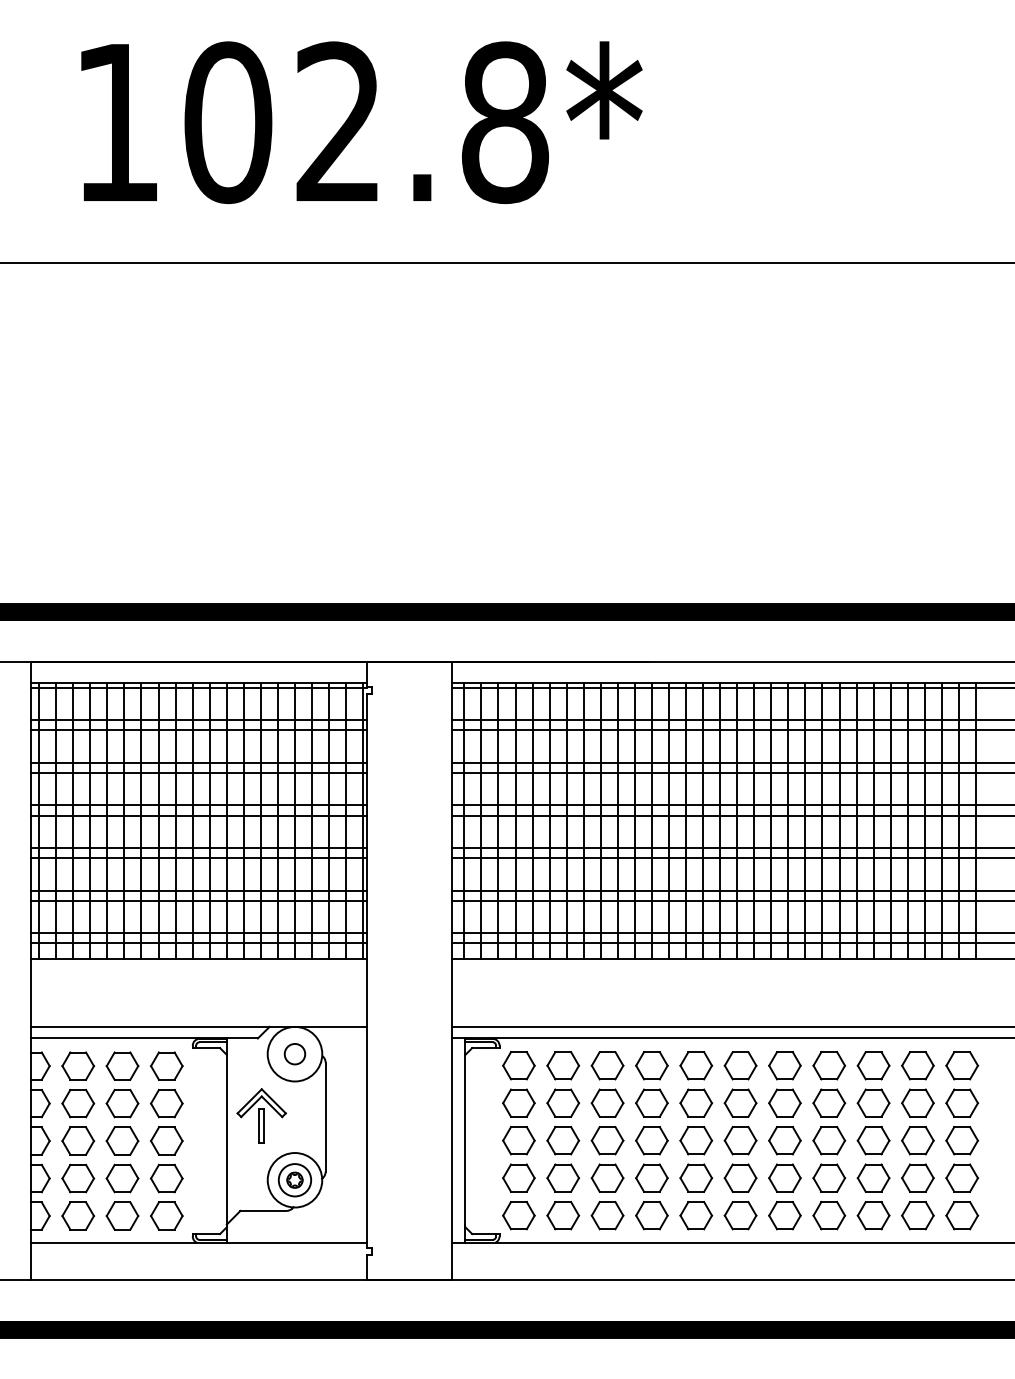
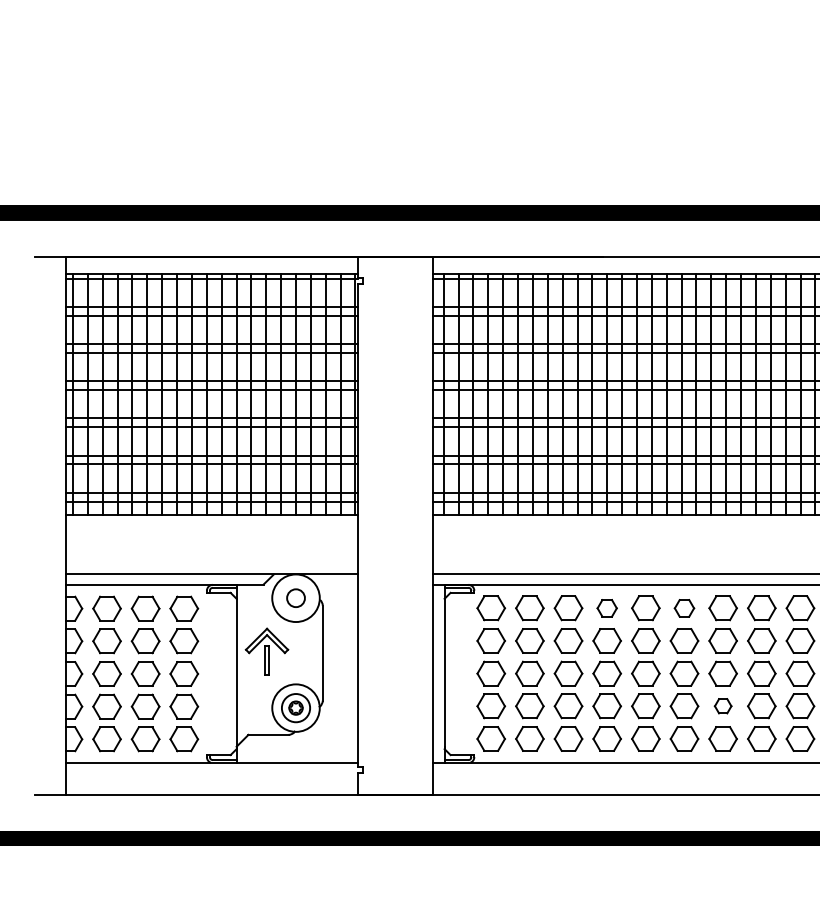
part: (651, 1065) -> (606, 608), size x0.7
part: (740, 1065) -> (684, 608), size x0.7
part: (784, 1177) -> (722, 705), size x0.6

